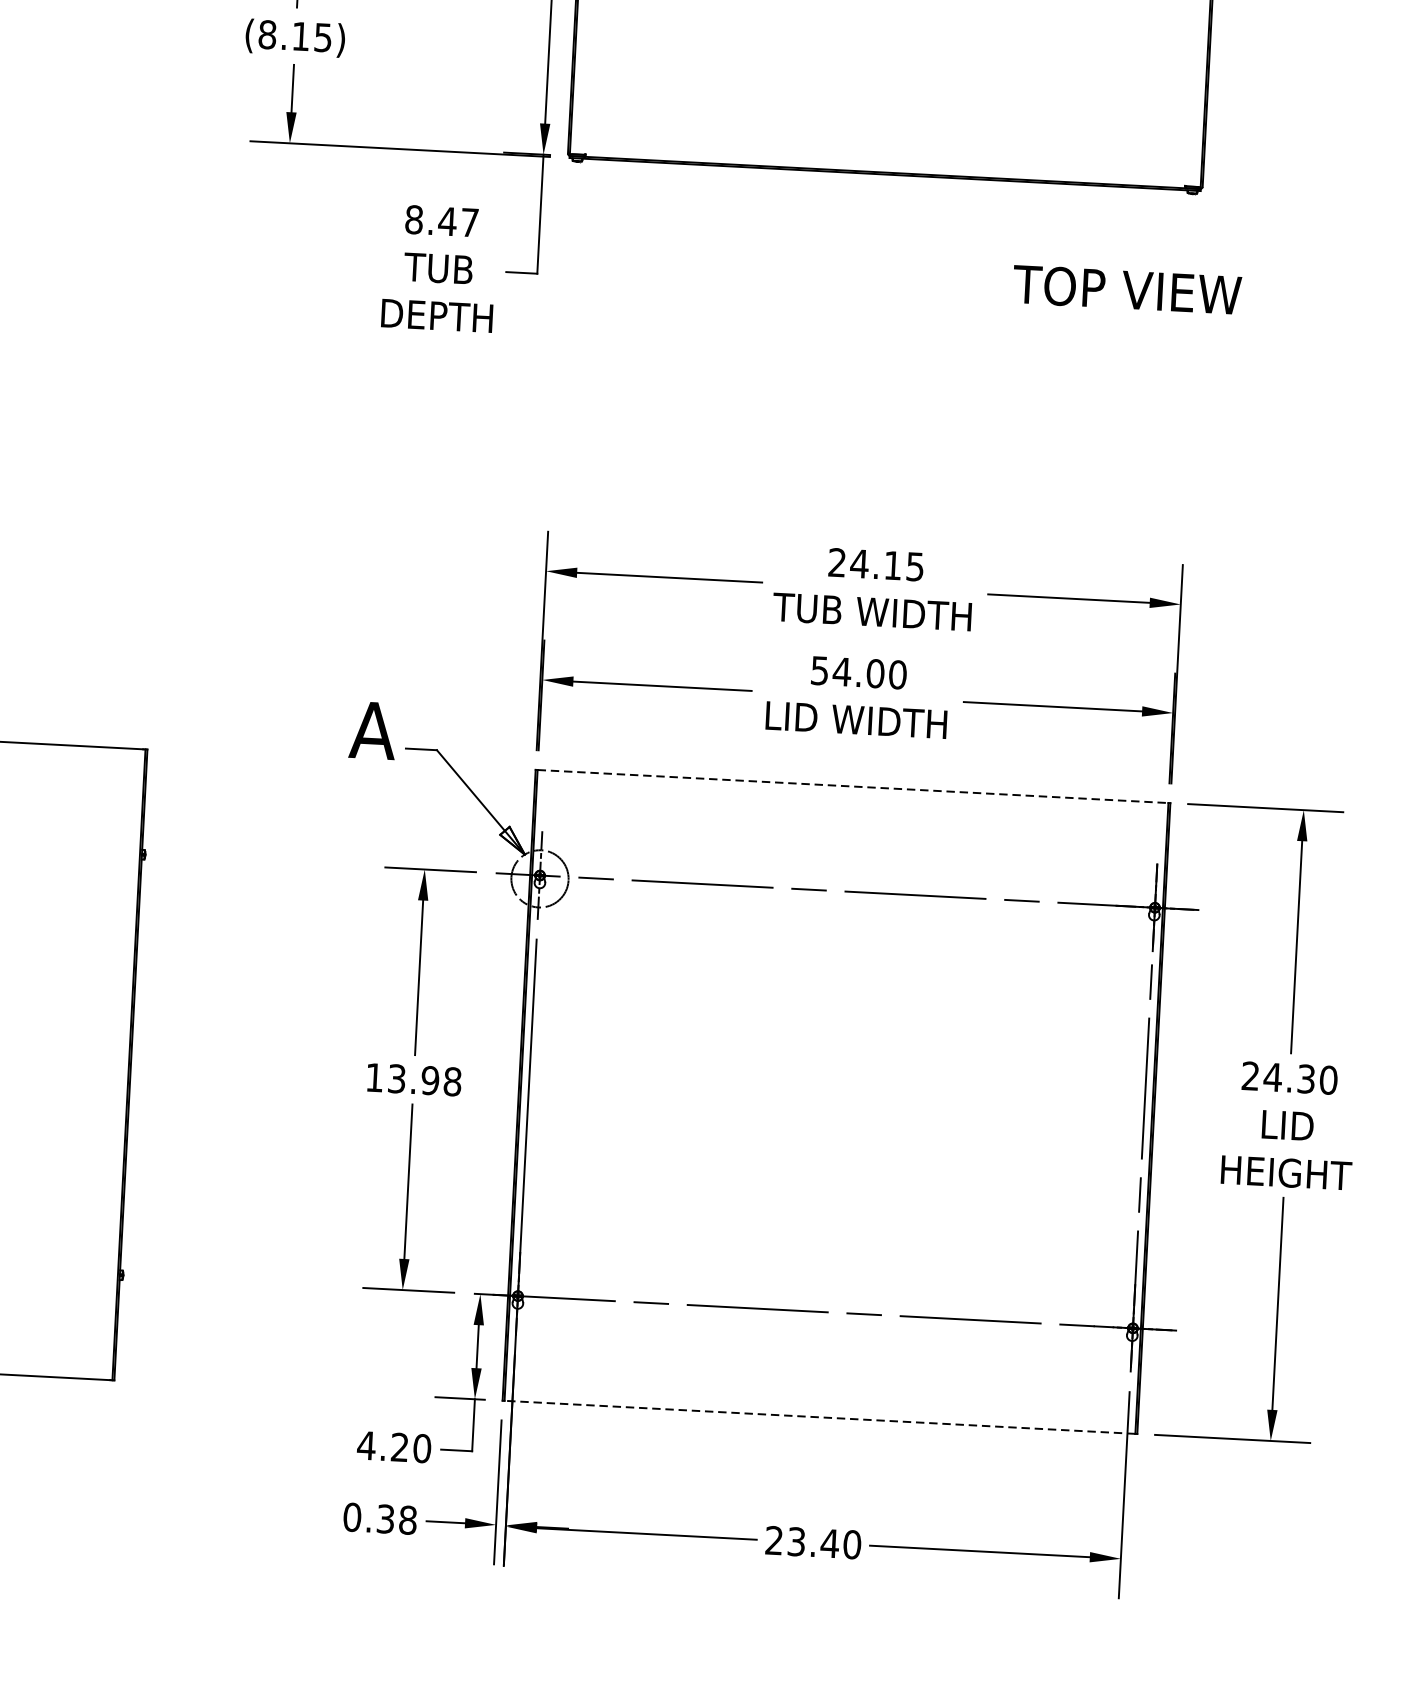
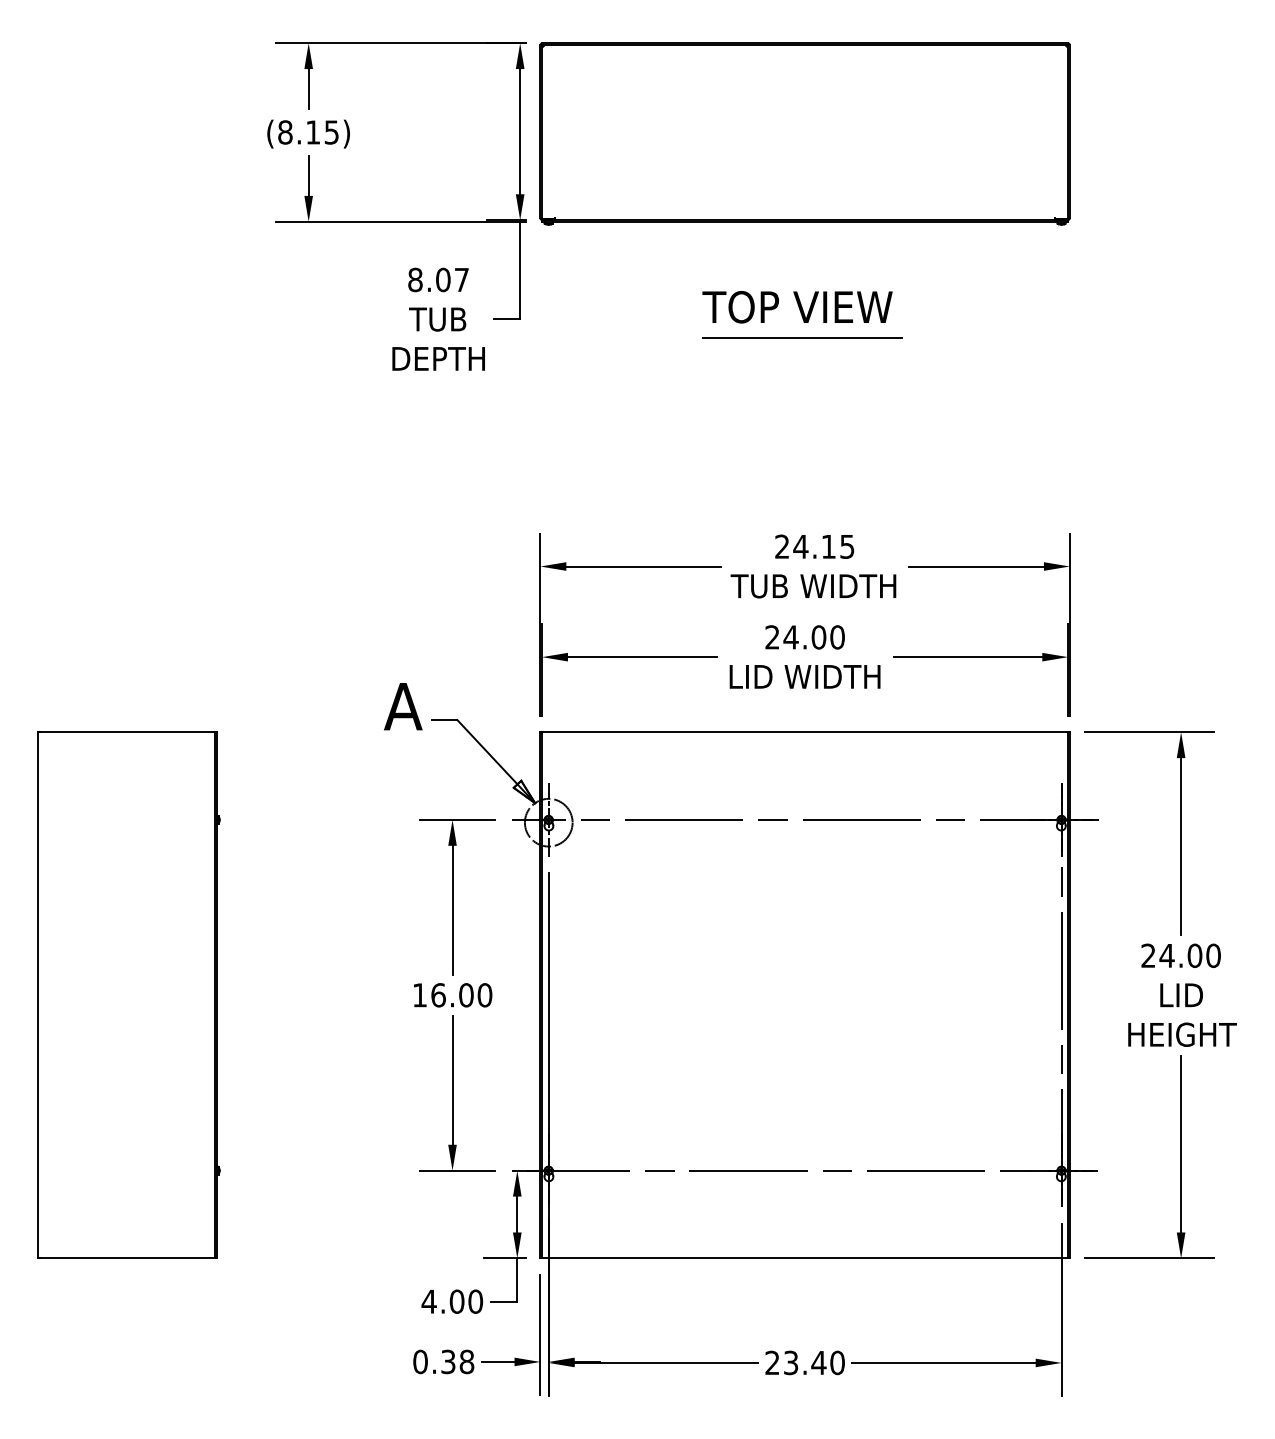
text: (446, 220) -> (442, 279), 8.47 -> 8.07
text: (1127, 290) -> (797, 307), moved
line: (873, 314) -> (801, 338), added
text: (819, 670) -> (772, 637), 54.00 -> 24.00
line: (853, 786) -> (805, 732), dashed -> solid
text: (1305, 1078) -> (1194, 955), 24.30 -> 24.00
text: (424, 1080) -> (461, 995), 13.98 -> 16.00
line: (819, 1417) -> (804, 1258), dashed -> solid
text: (399, 1447) -> (456, 1301), 4.20 -> 4.00

